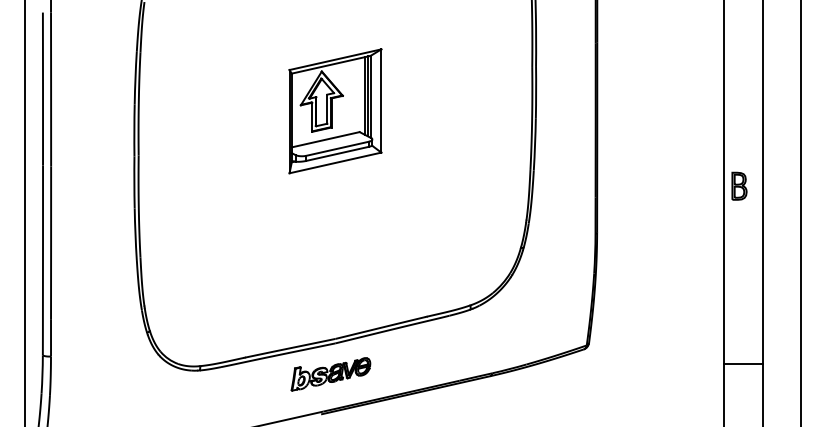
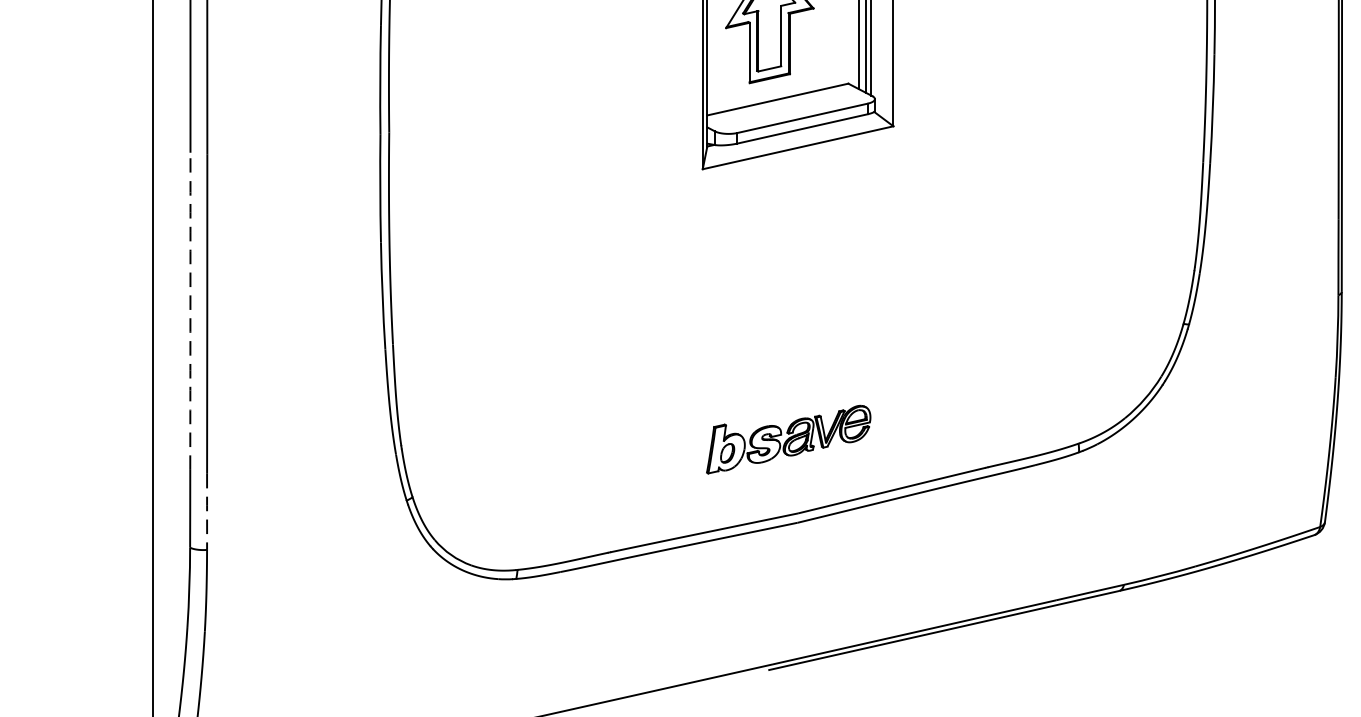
arc: (43, 241) -> (191, 310), solid -> dashed
line: (51, 338) -> (208, 512), solid -> dashed
part: (330, 374) -> (787, 439), moved

